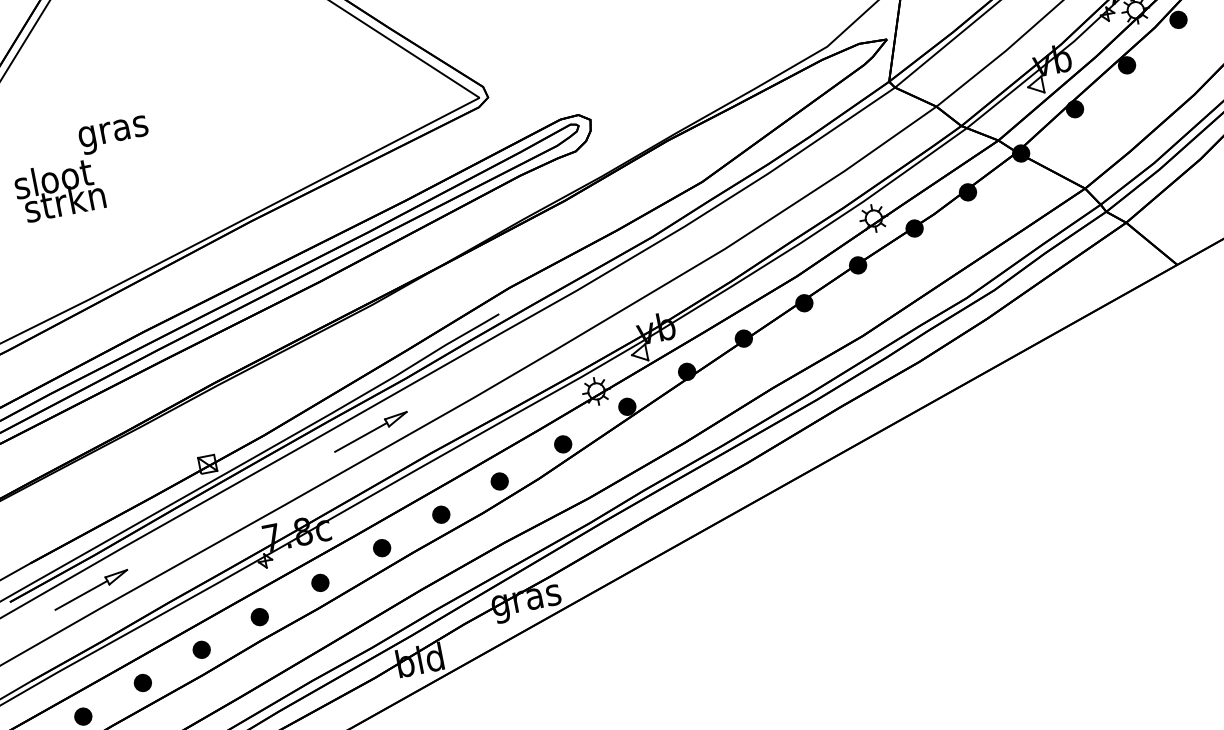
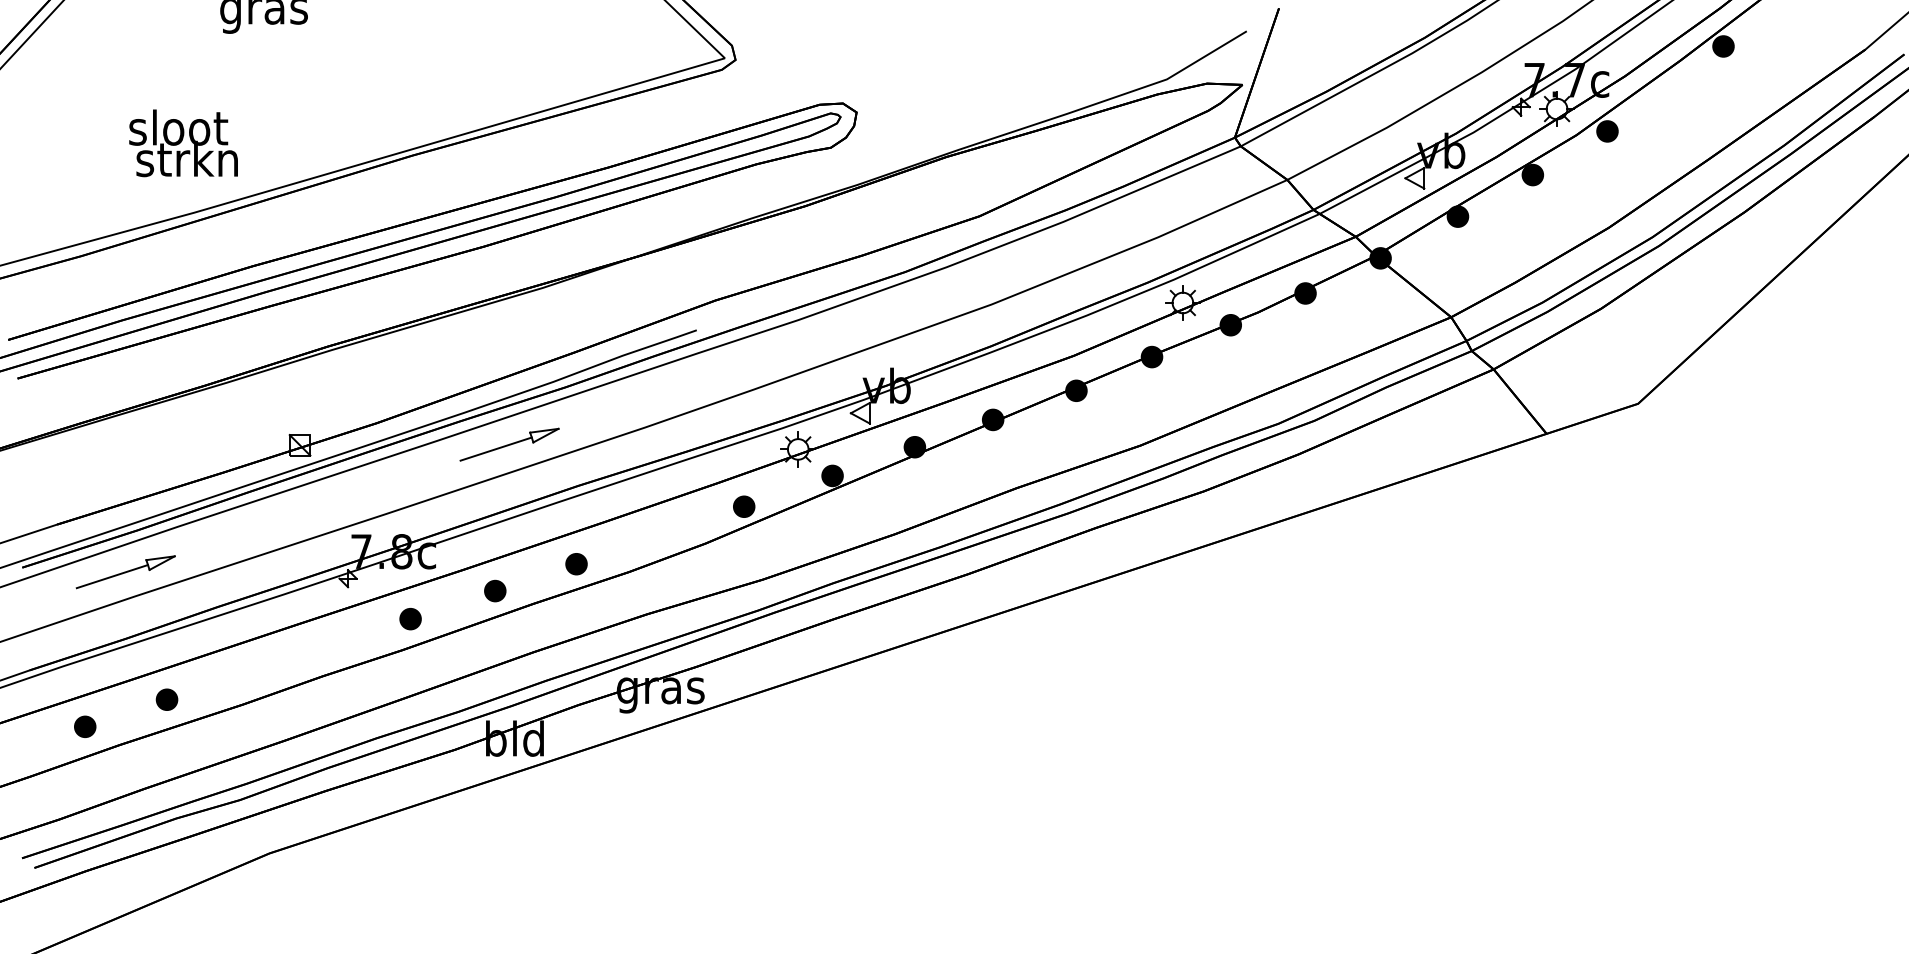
text: (59, 190) -> (183, 143), moved
part: (499, 481) -> (656, 537), removed
part: (259, 616) -> (327, 646), removed
part: (201, 649) -> (247, 672), removed

